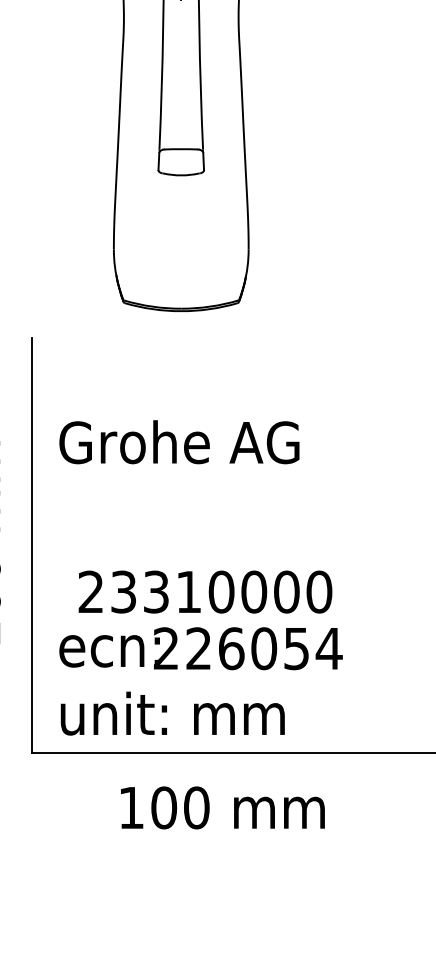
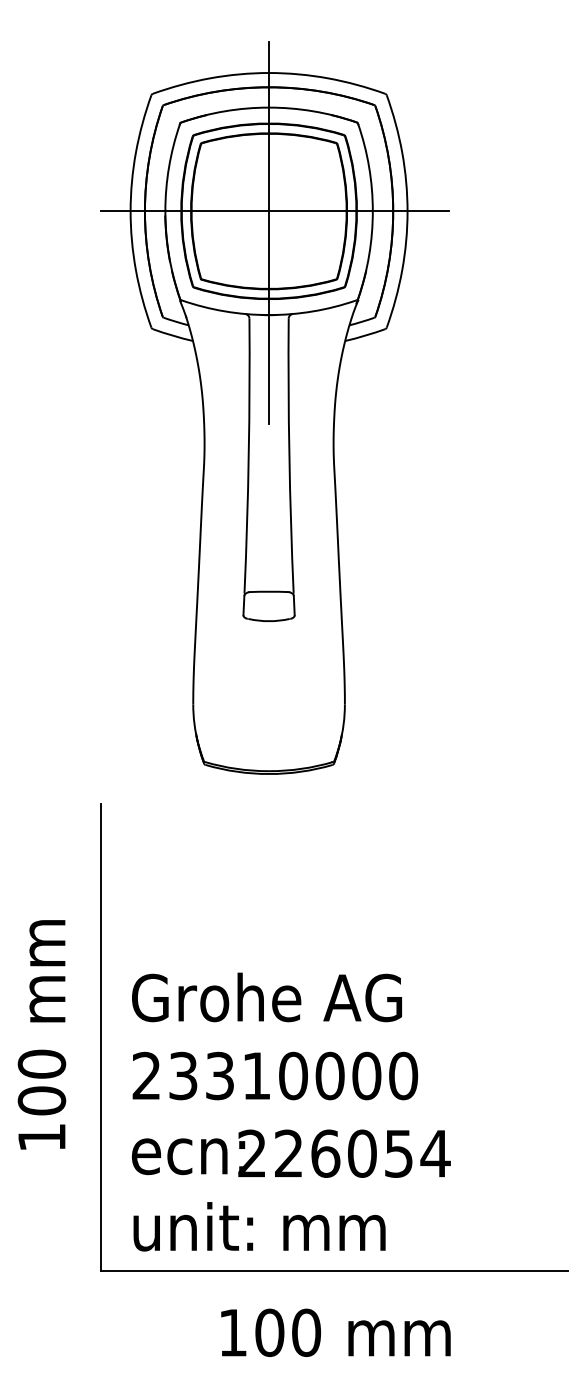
text: (178, 442) -> (266, 997), moved
text: (205, 591) -> (275, 1075), moved
text: (222, 807) -> (335, 1332), moved

